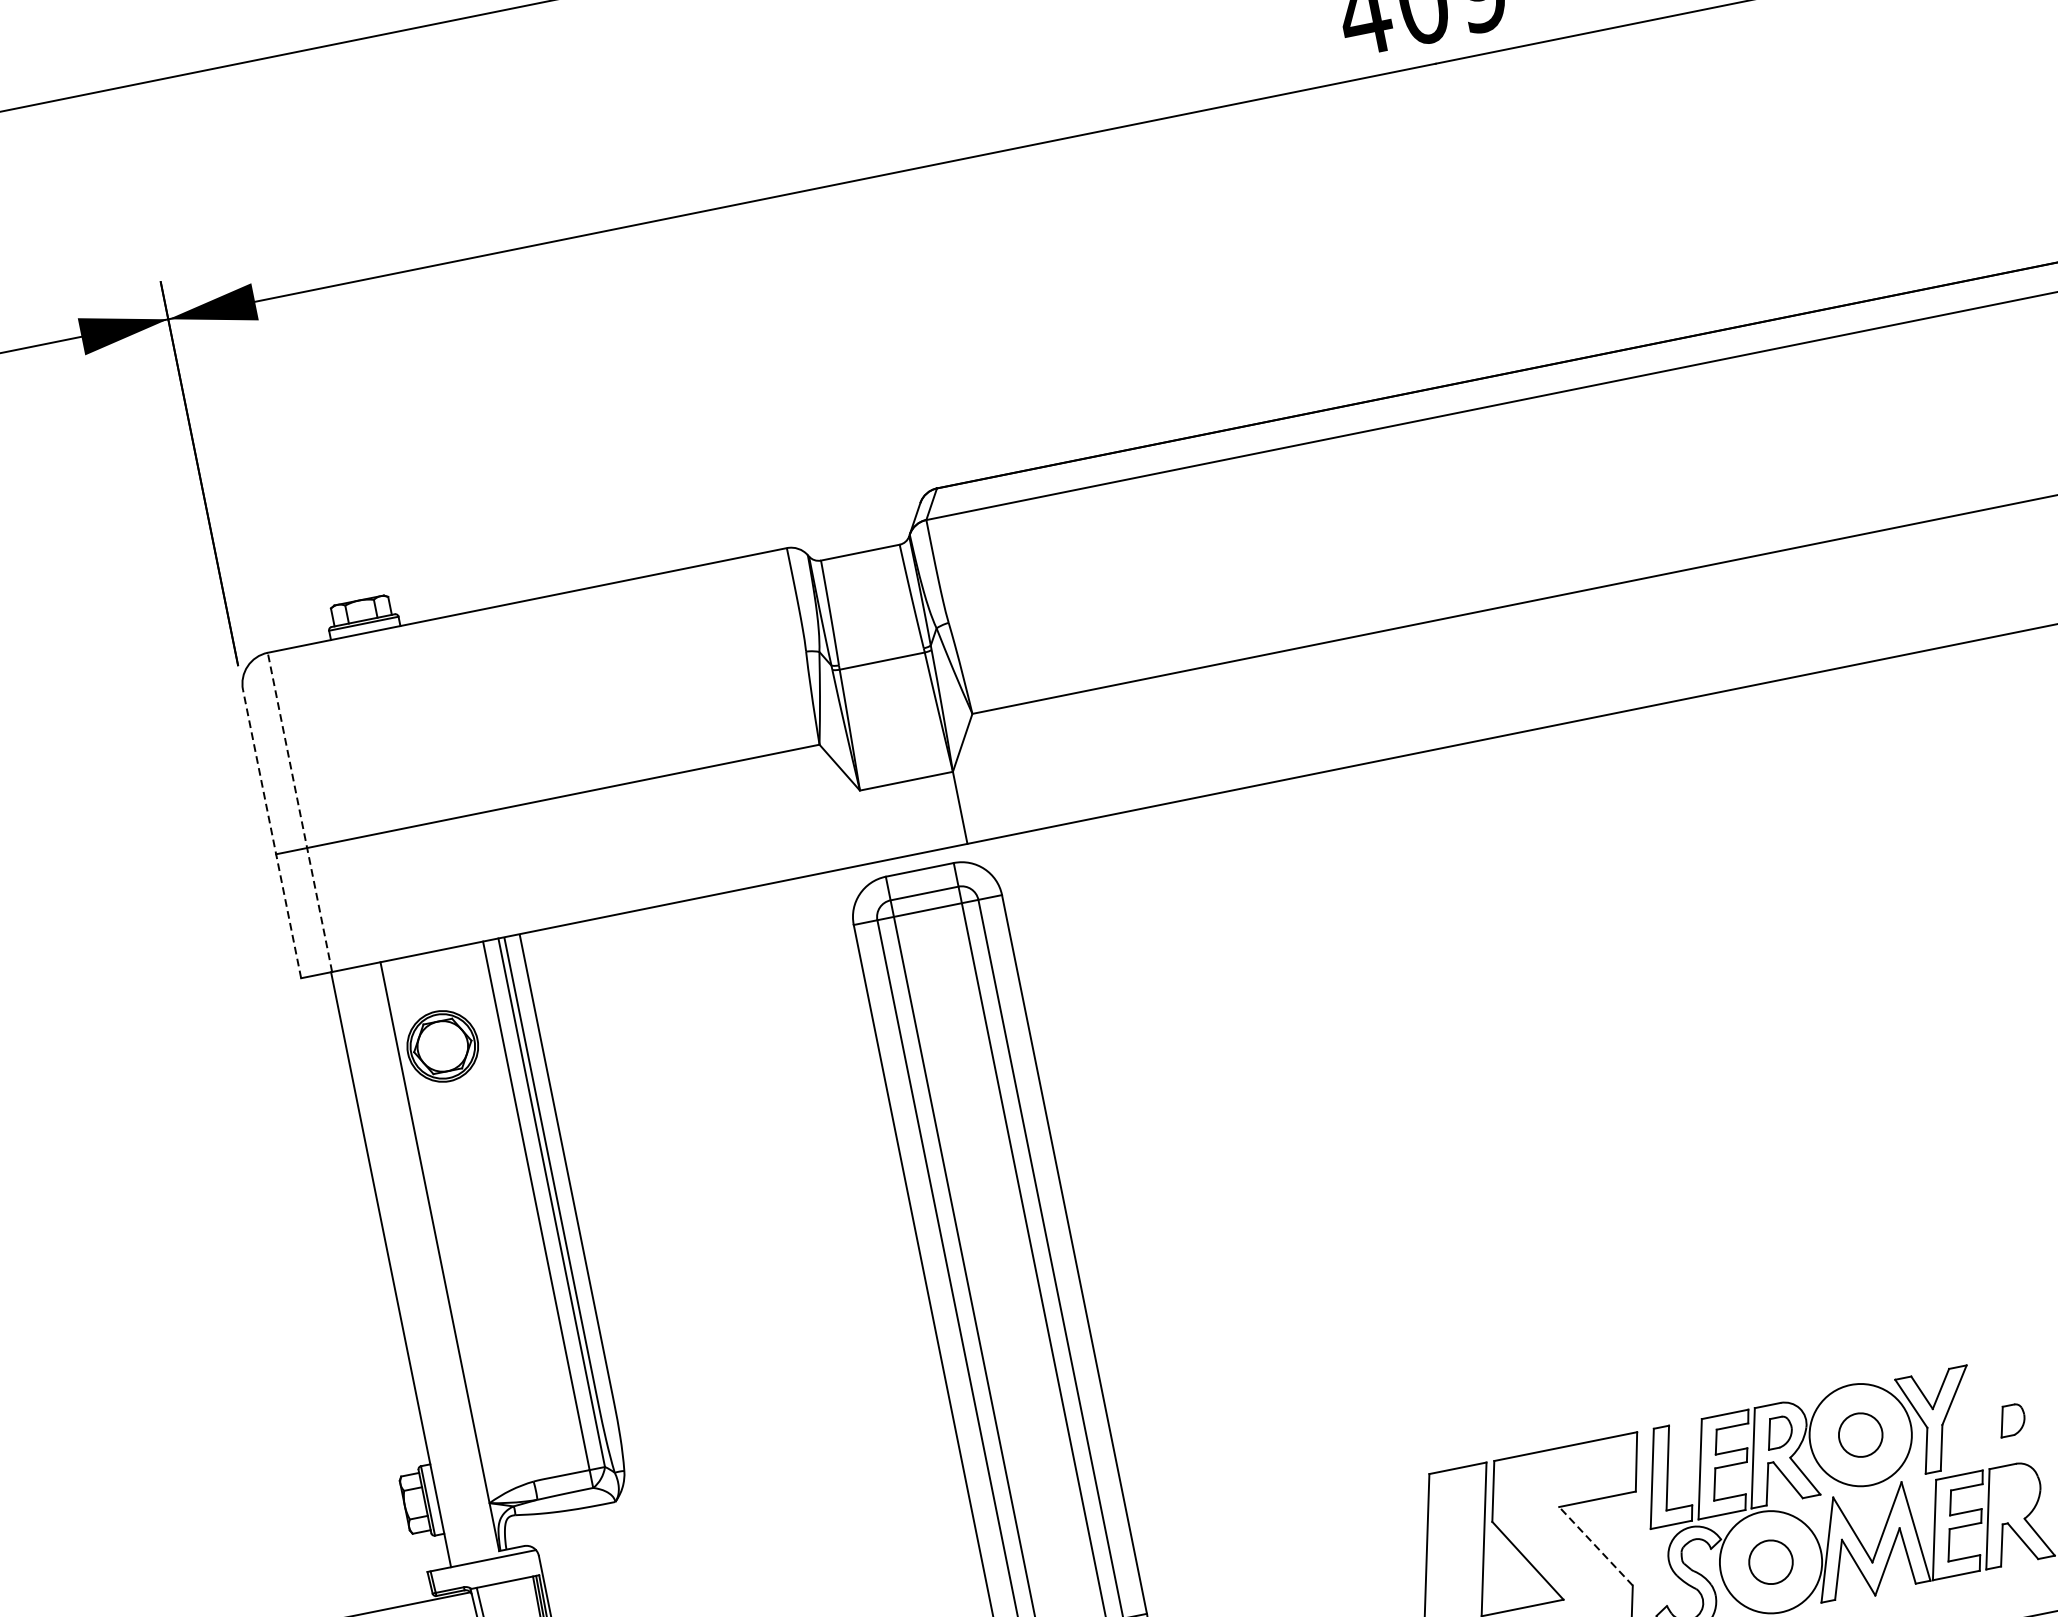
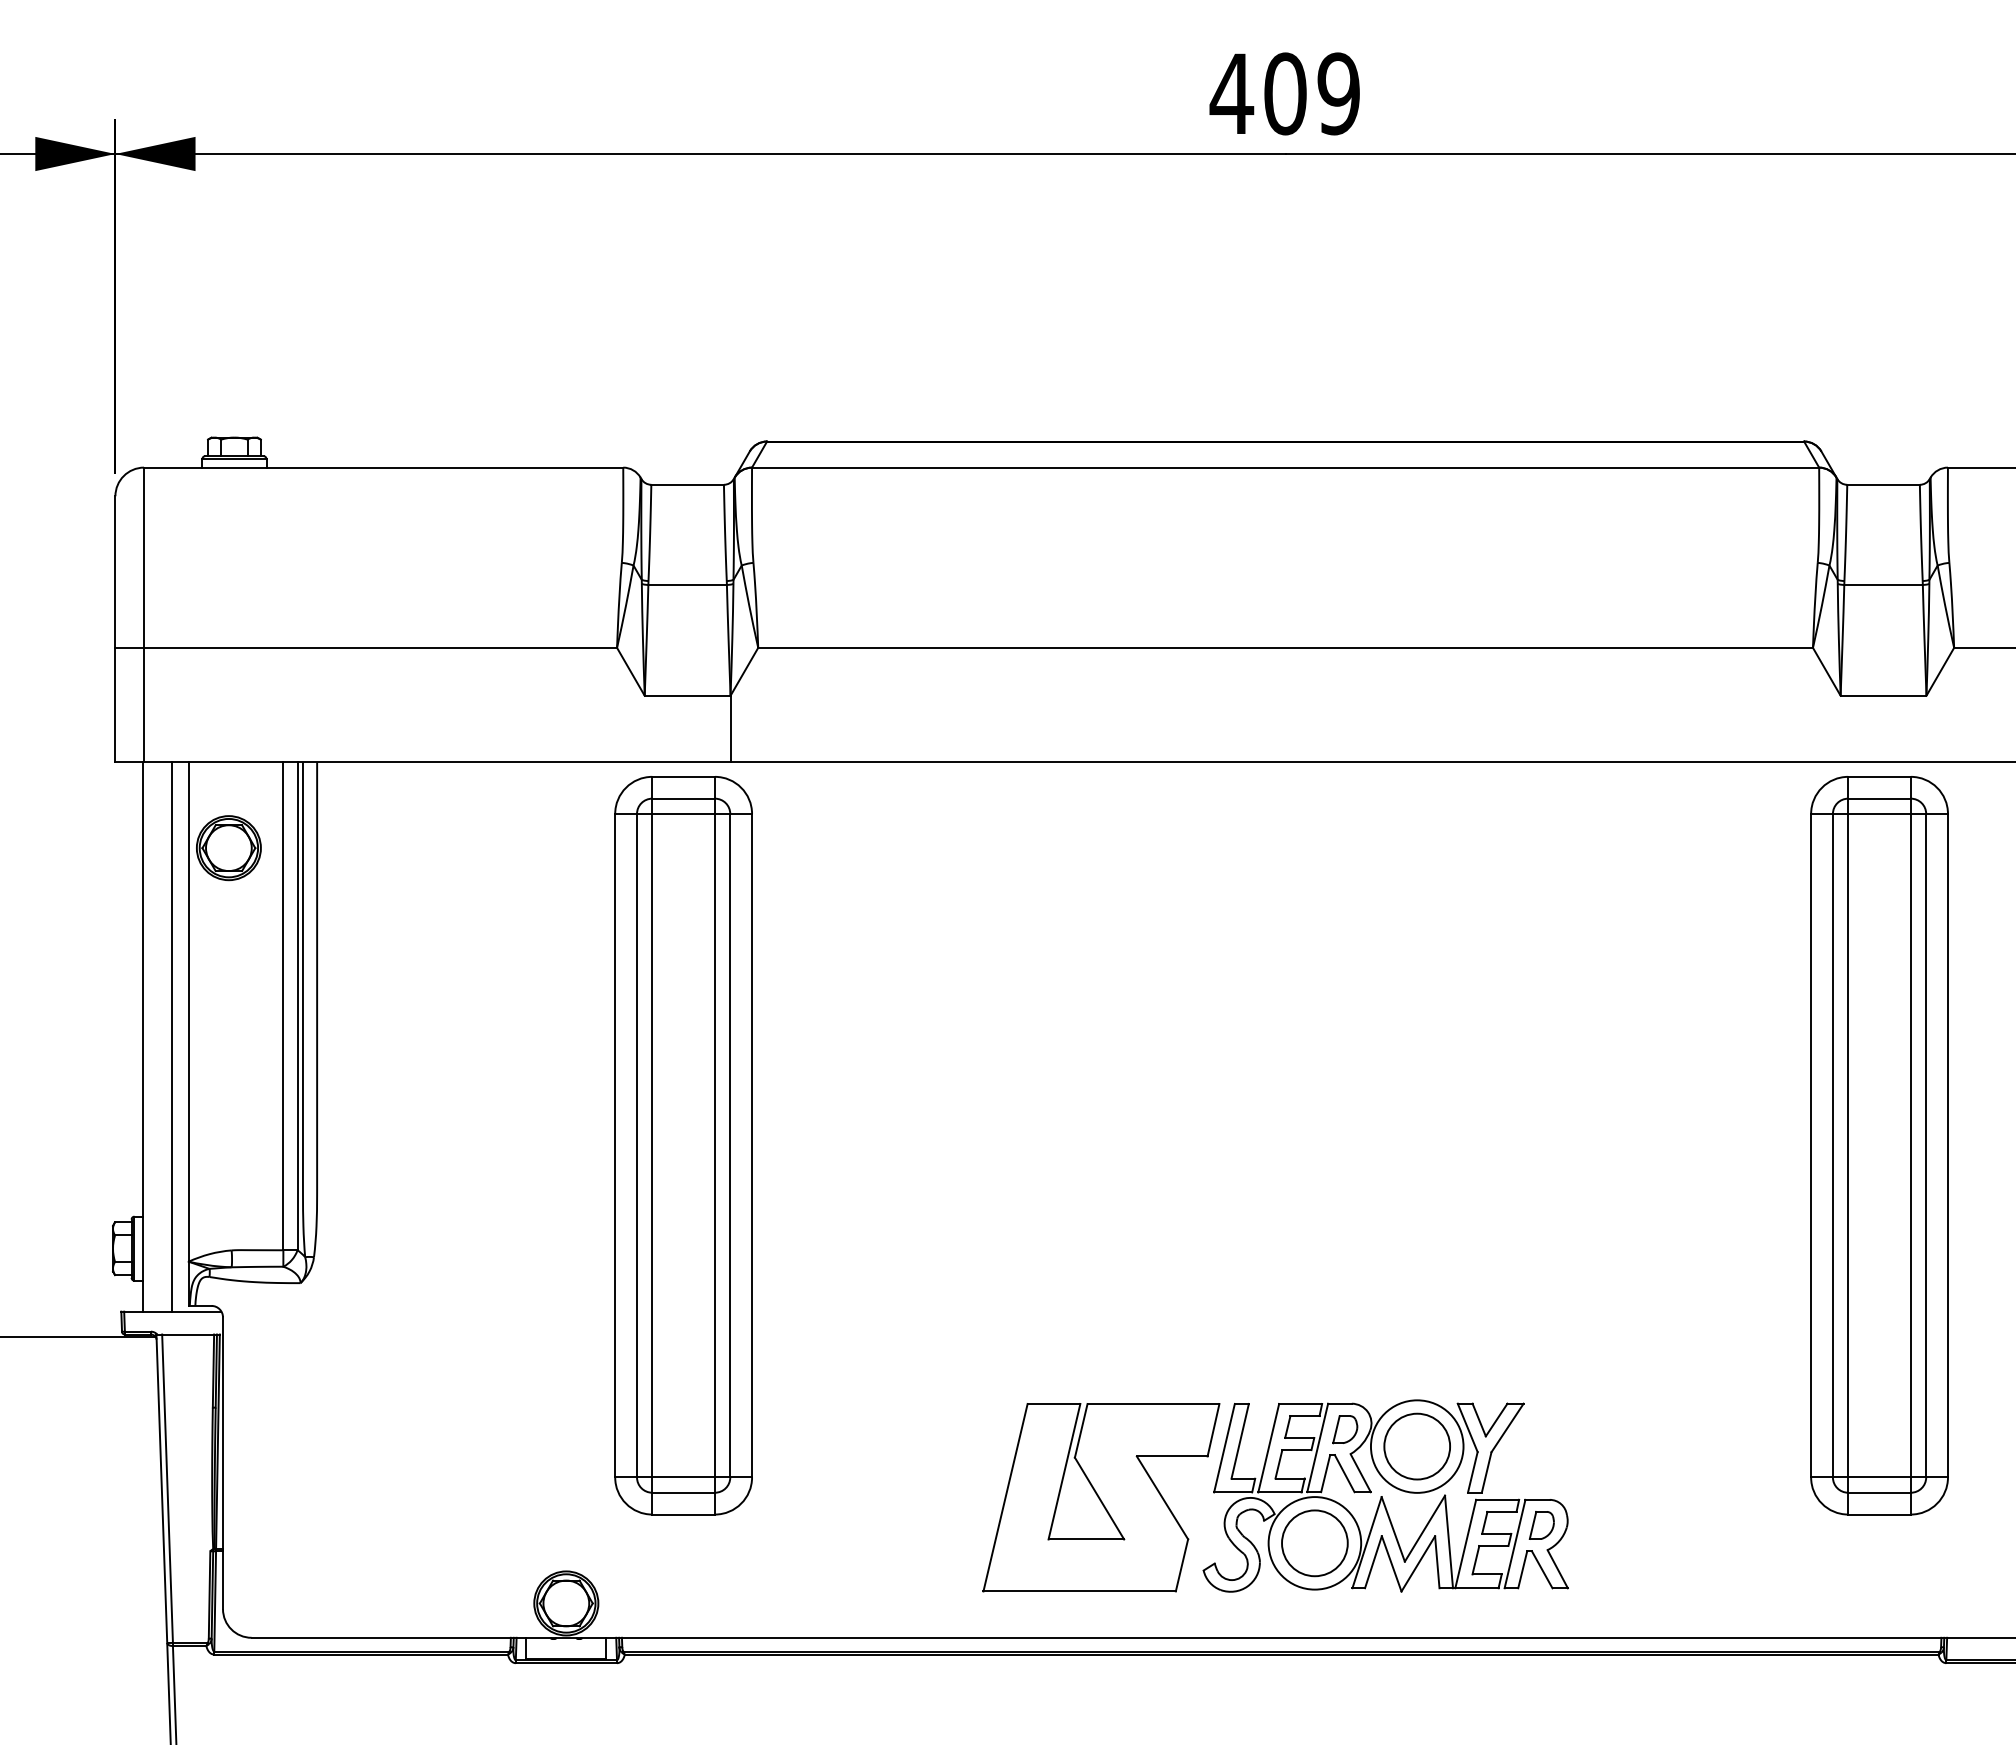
line: (300, 811) -> (144, 614), dashed -> solid
line: (272, 833) -> (115, 628), dashed -> solid
line: (421, 1262) -> (171, 1036), added
part: (2011, 1420) -> (1541, 1525), moved
circle: (1860, 1434) -> (1417, 1446), size x1.67
line: (1595, 1545) -> (1162, 1497), dashed -> solid
circle: (1770, 1562) -> (1314, 1543), size x1.67

